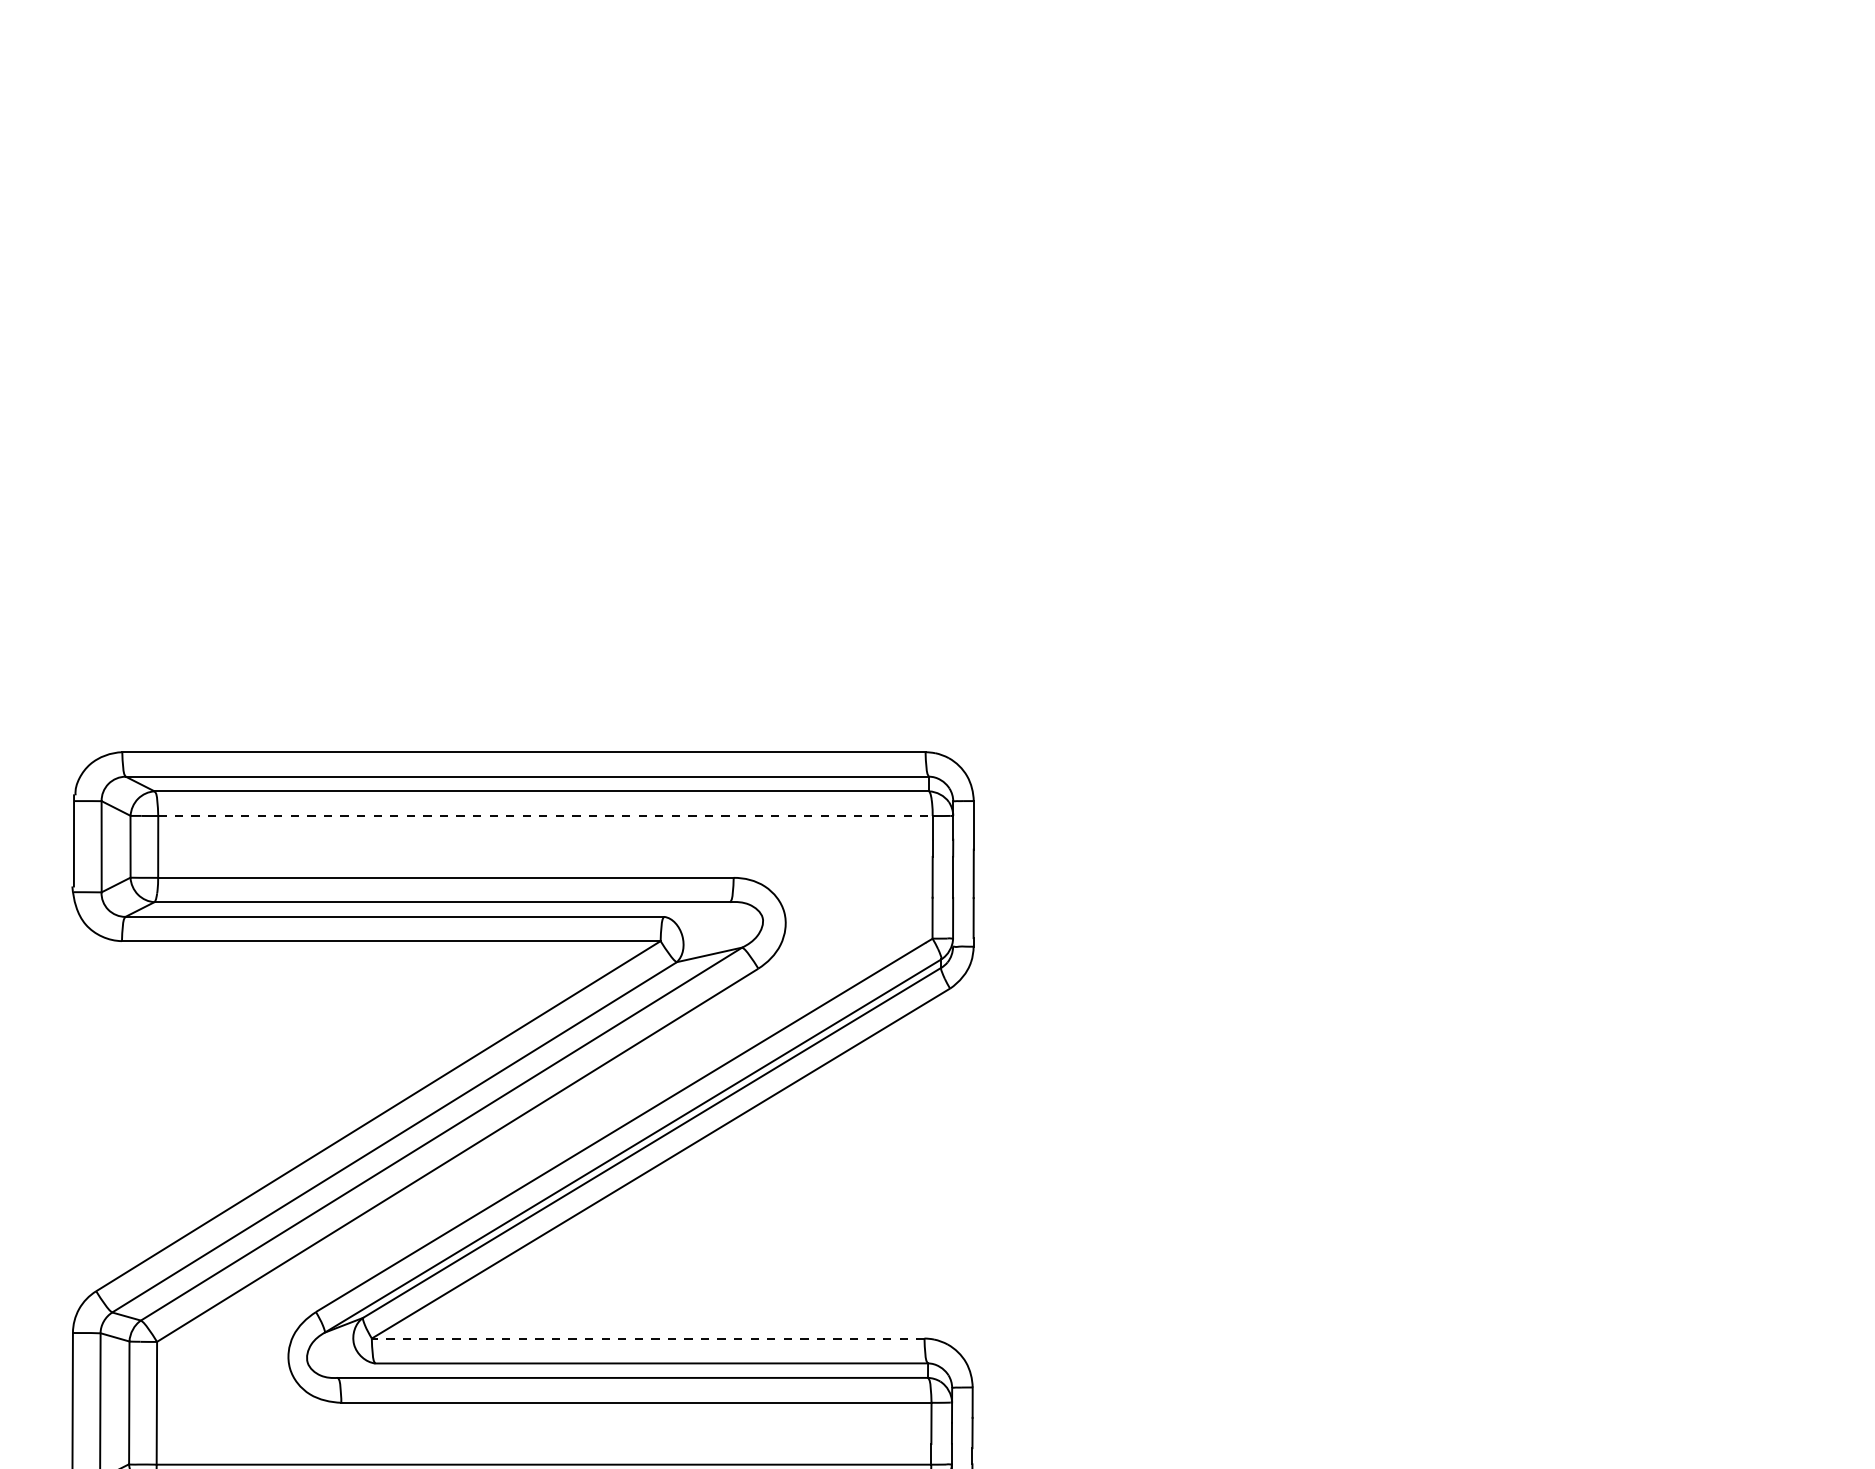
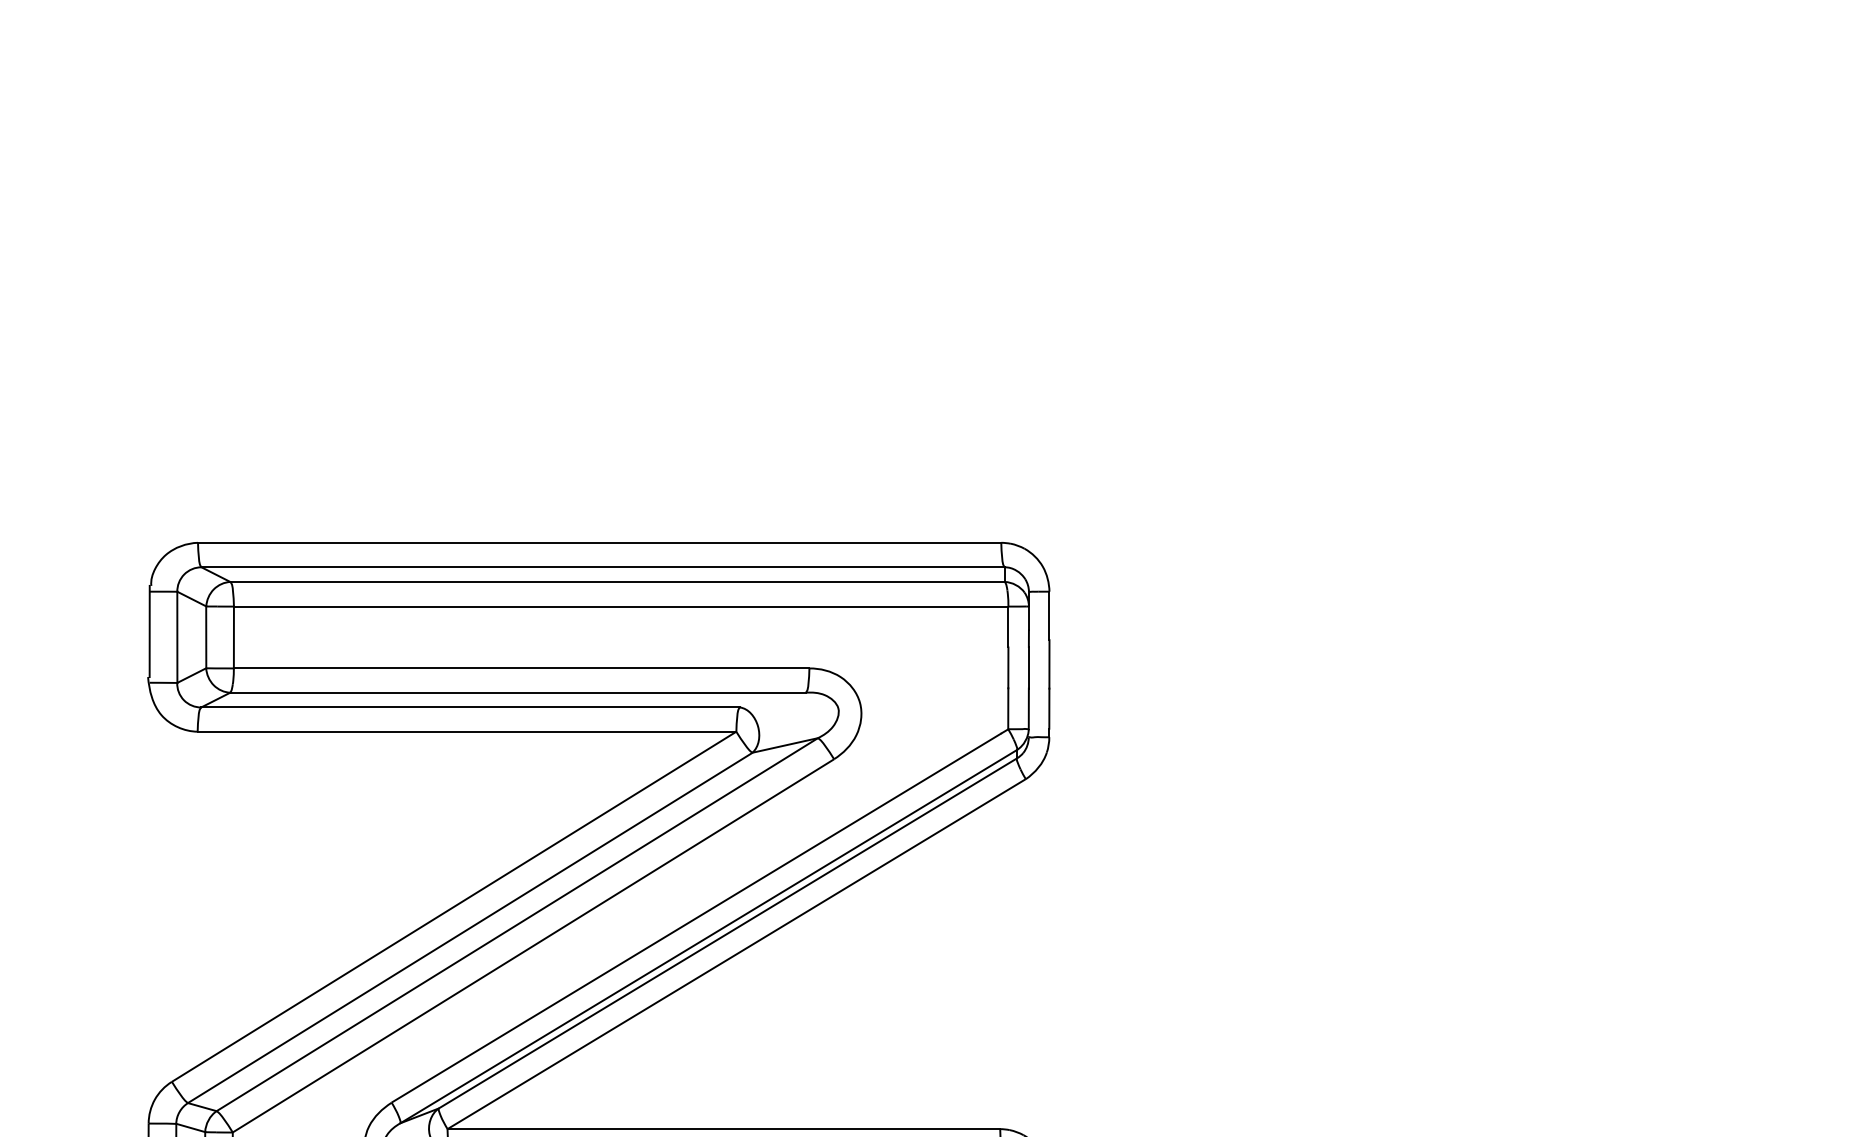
line: (545, 816) -> (621, 607), dashed -> solid
line: (647, 1338) -> (723, 1129), dashed -> solid

